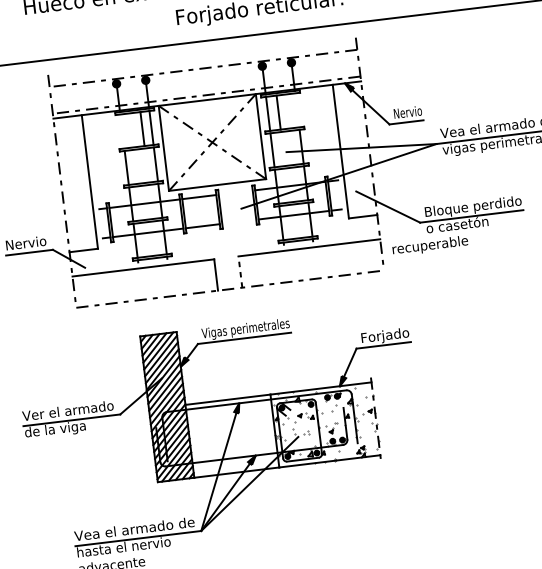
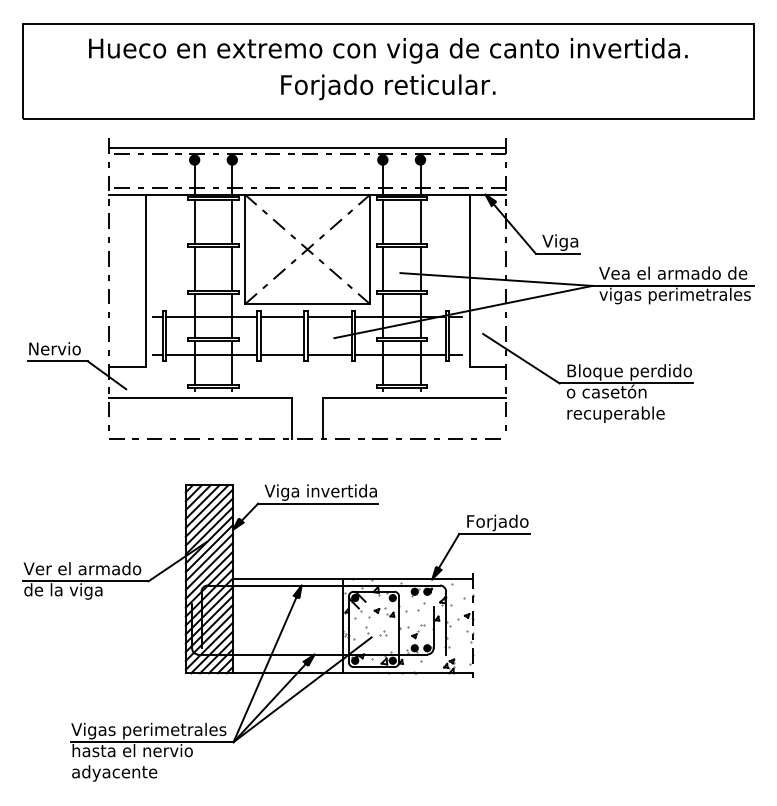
line: (202, 63) -> (307, 147), added
line: (278, 112) -> (420, 221), moved
text: (407, 113) -> (560, 242), Nervio -> Viga
line: (142, 129) -> (194, 221), moved
line: (235, 192) -> (329, 316), added
line: (239, 221) -> (329, 354), added
text: (429, 245) -> (615, 414), moved
line: (240, 271) -> (323, 418), dashed -> solid
text: (245, 329) -> (321, 492), Vigas perimetrales -> Viga invertida
text: (135, 529) -> (149, 730), Vea el armado de -> Vigas perimetrales

